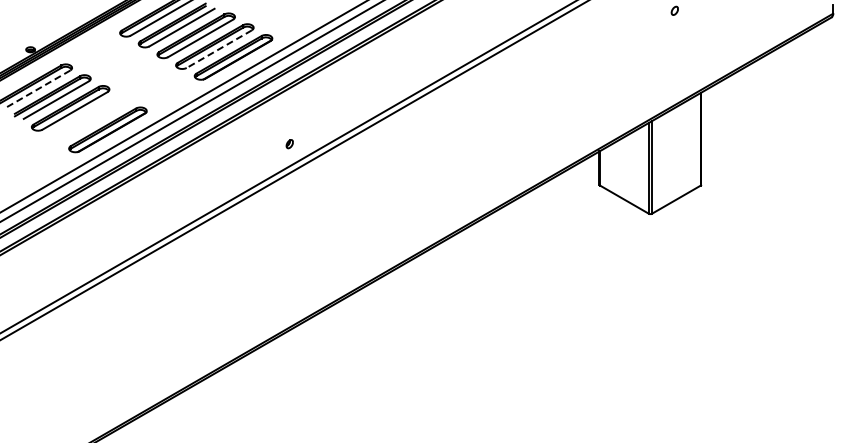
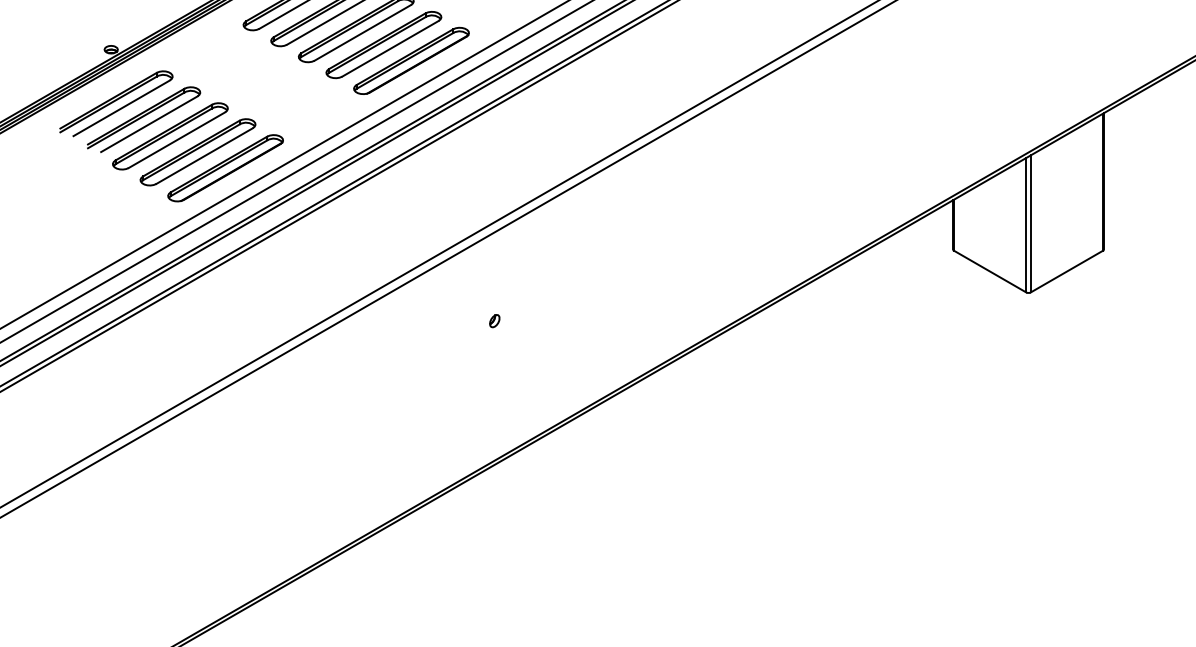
line: (219, 49) -> (390, 49), dashed -> solid
line: (37, 89) -> (121, 108), dashed -> solid
part: (88, 118) -> (196, 151), added
part: (289, 144) -> (494, 321), moved

